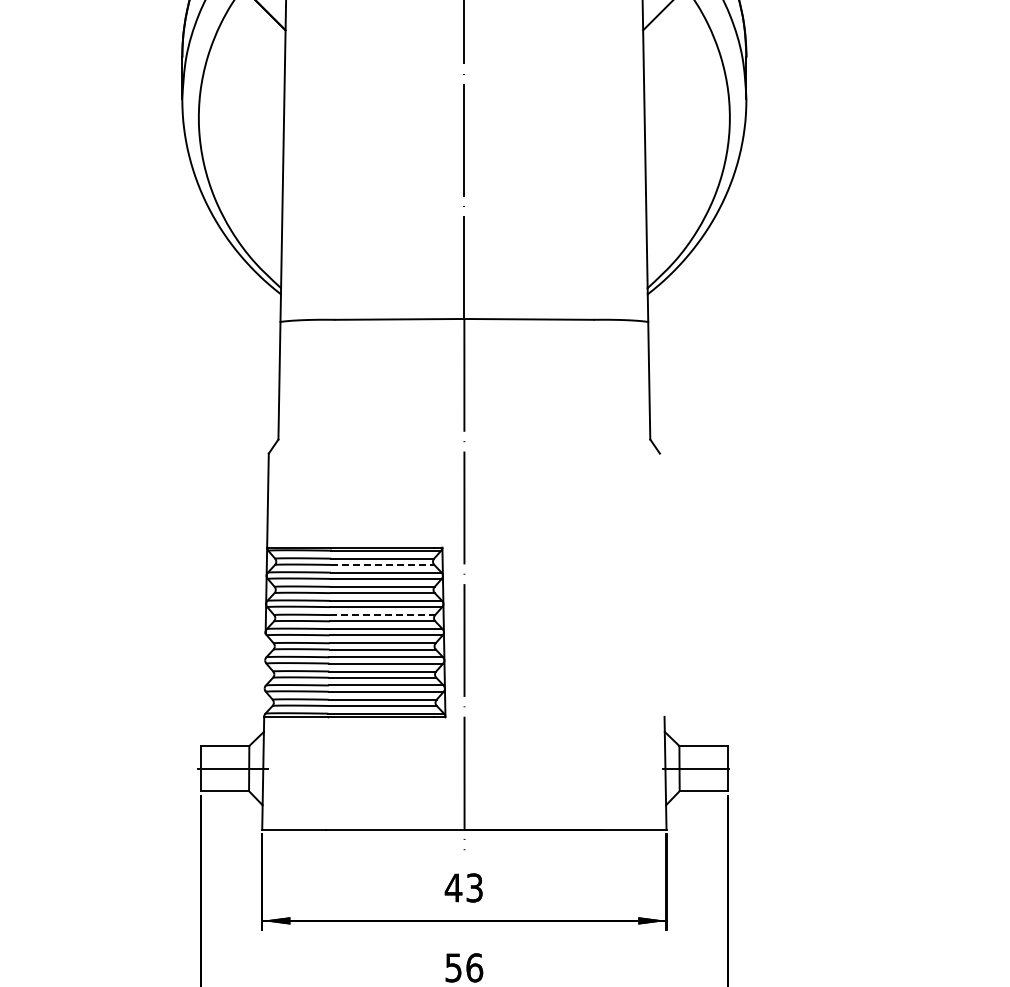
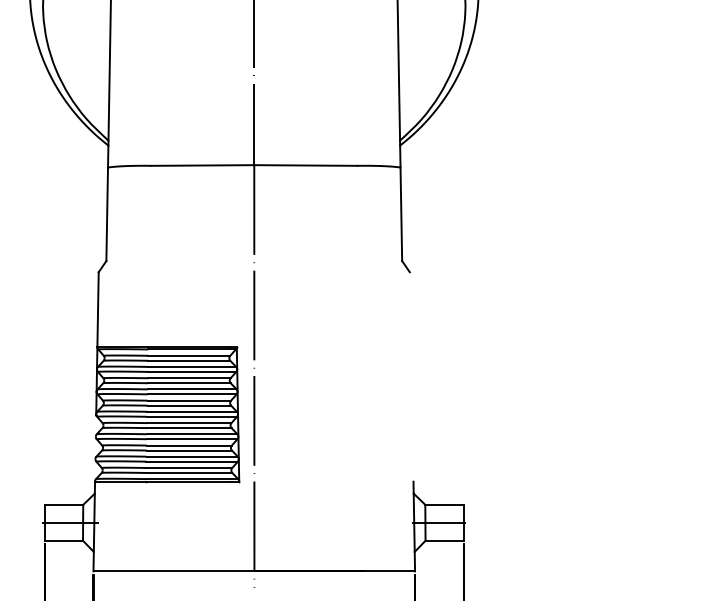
line: (382, 564) -> (189, 360), dashed -> solid
line: (383, 615) -> (189, 401), dashed -> solid

